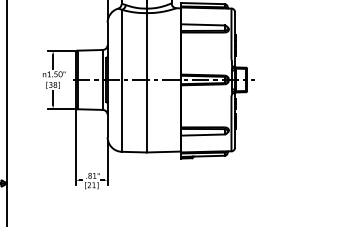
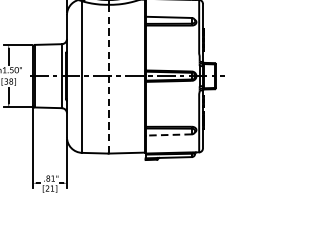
line: (146, 82) -> (108, 78), solid -> dashed
line: (203, 135) -> (169, 135), solid -> dashed

